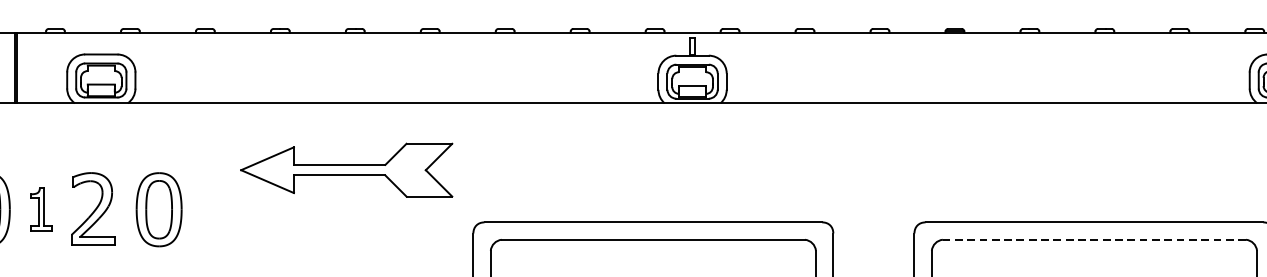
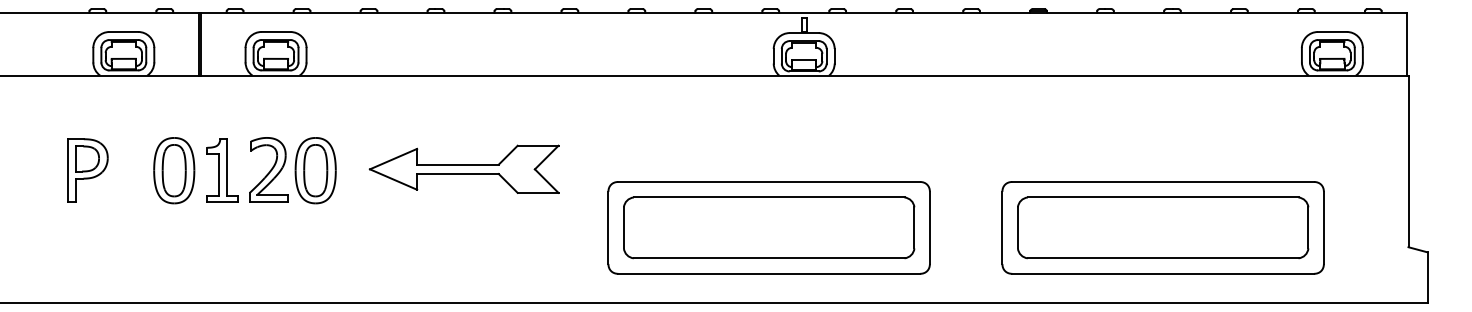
part: (345, 169) -> (463, 168), moved
part: (41, 209) -> (222, 170), size x1.67
part: (158, 209) -> (315, 170), moved
line: (1093, 239) -> (1162, 197), dashed -> solid

